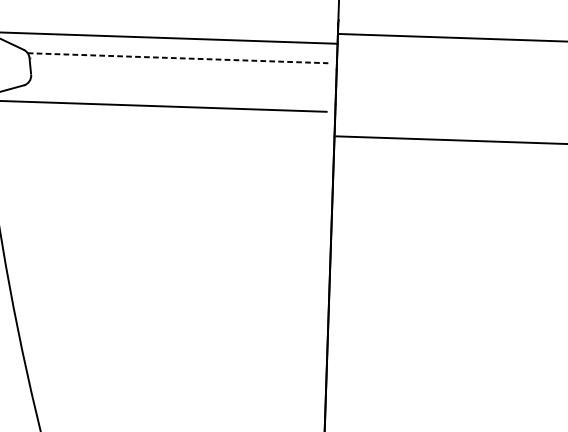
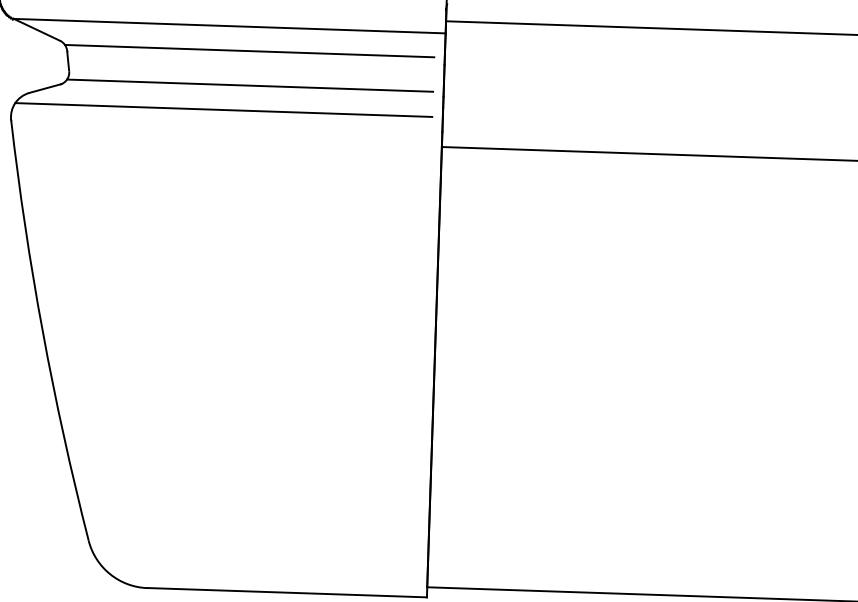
line: (177, 58) -> (249, 51), dashed -> solid
line: (177, 86) -> (249, 85), added

